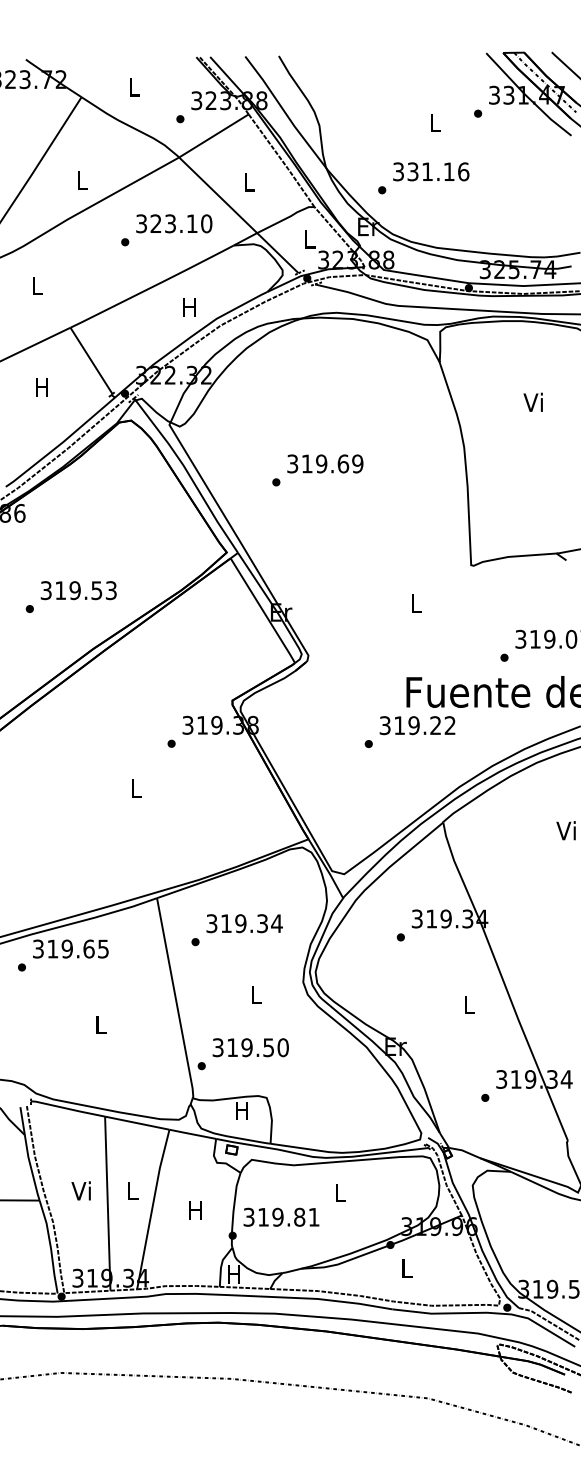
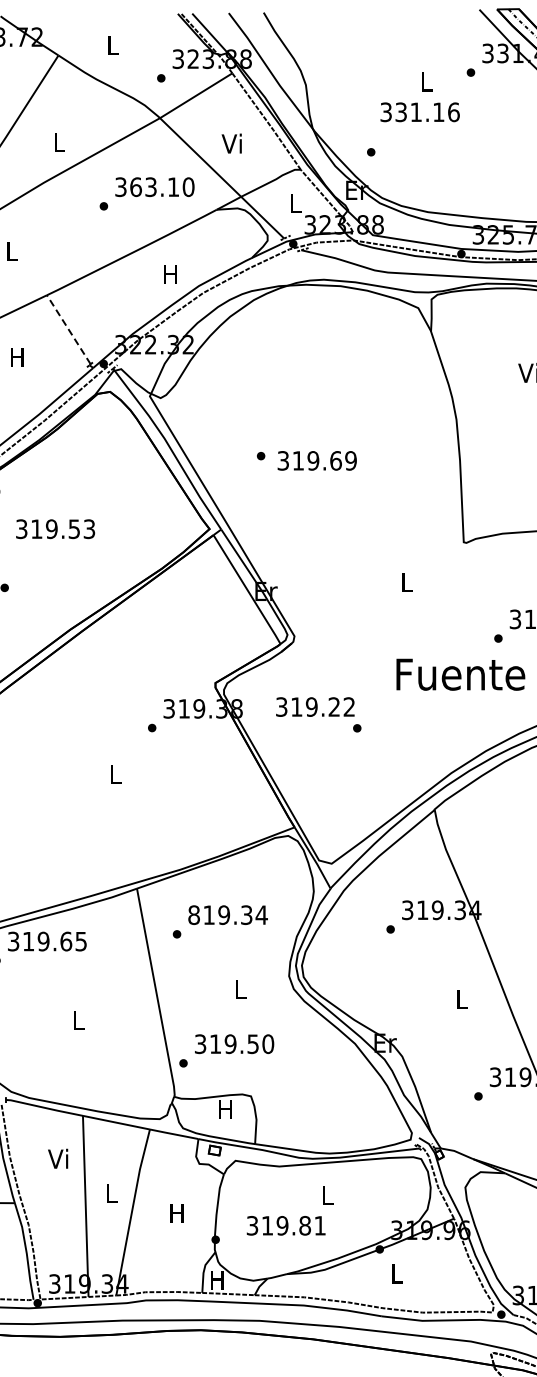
text: (431, 171) -> (420, 111), moved
text: (247, 181) -> (231, 143), L -> Vi
text: (155, 223) -> (135, 186), 323.10 -> 363.10
line: (91, 360) -> (68, 329), solid -> dashed
text: (325, 463) -> (317, 460), moved
text: (78, 590) -> (55, 529), moved
text: (417, 725) -> (315, 706), moved
text: (211, 923) -> (193, 914), 319.34 -> 819.34
text: (80, 1190) -> (57, 1158), moved
text: (281, 1216) -> (286, 1224), moved

